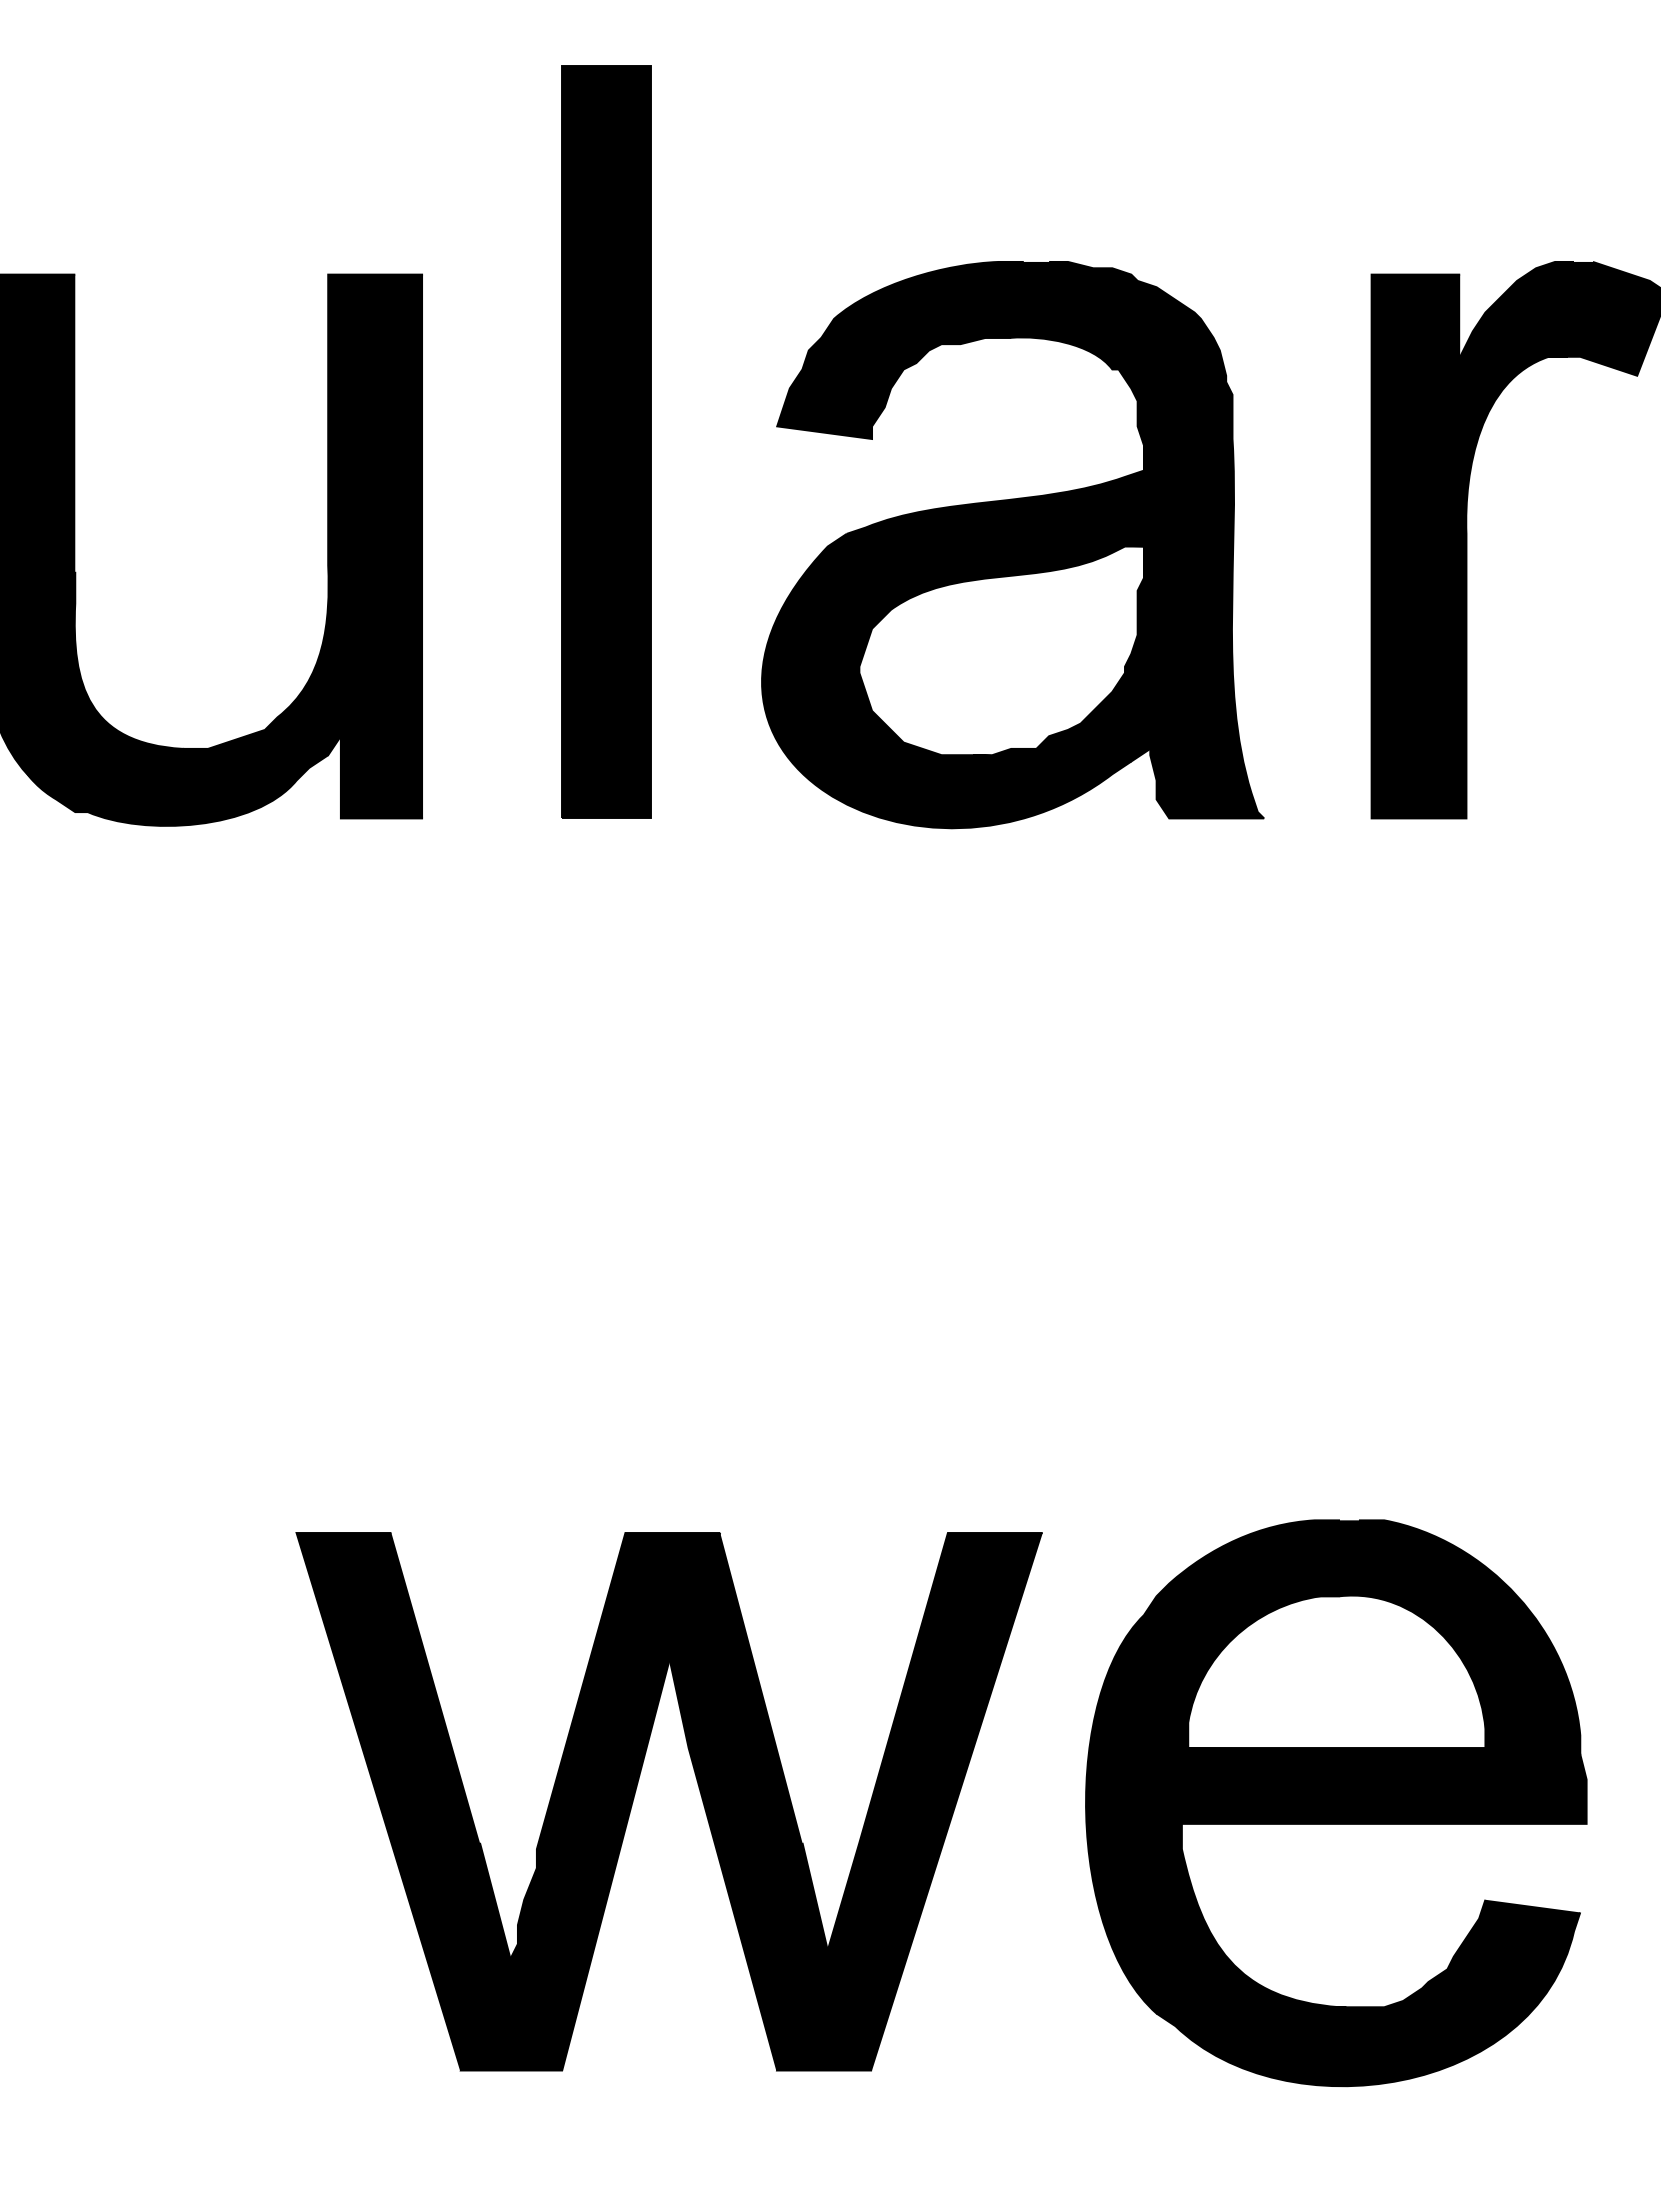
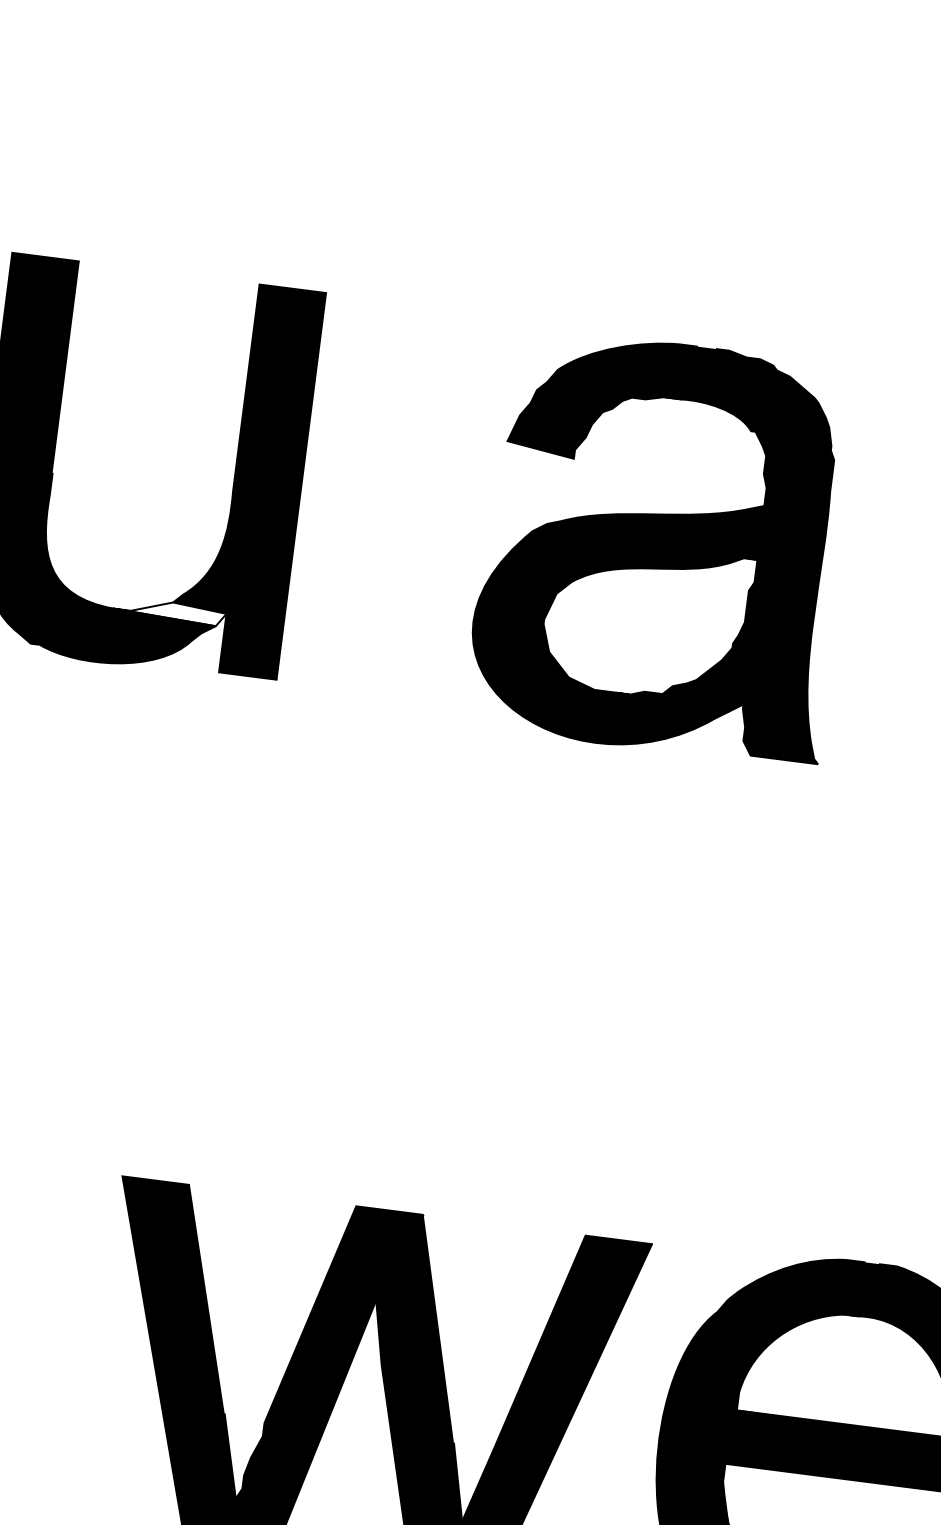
part: (606, 441) -> (442, 428), removed
part: (1012, 545) -> (664, 547), moved
fill: (261, 742) -> (169, 611), removed

